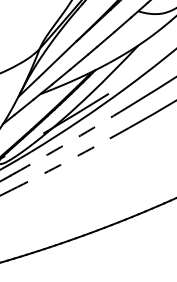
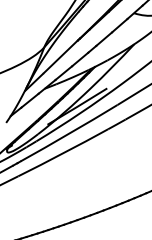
arc: (67, 143) -> (69, 133), dashed -> solid
arc: (60, 164) -> (63, 152), dashed -> solid

